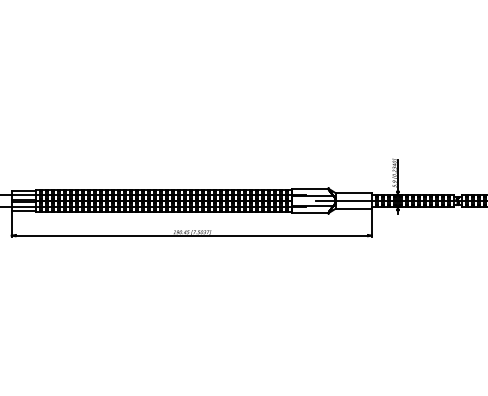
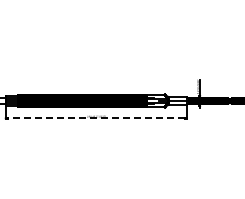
line: (192, 235) -> (96, 118), solid -> dashed

